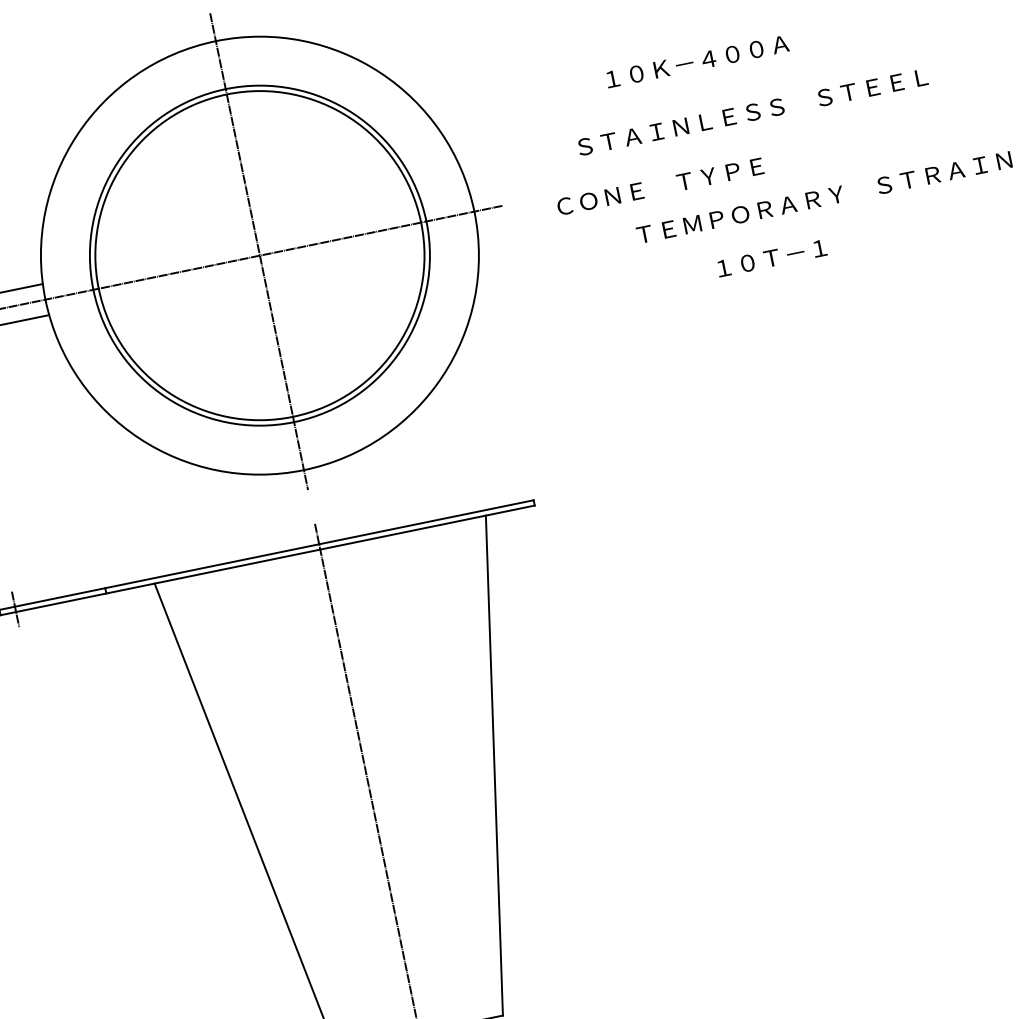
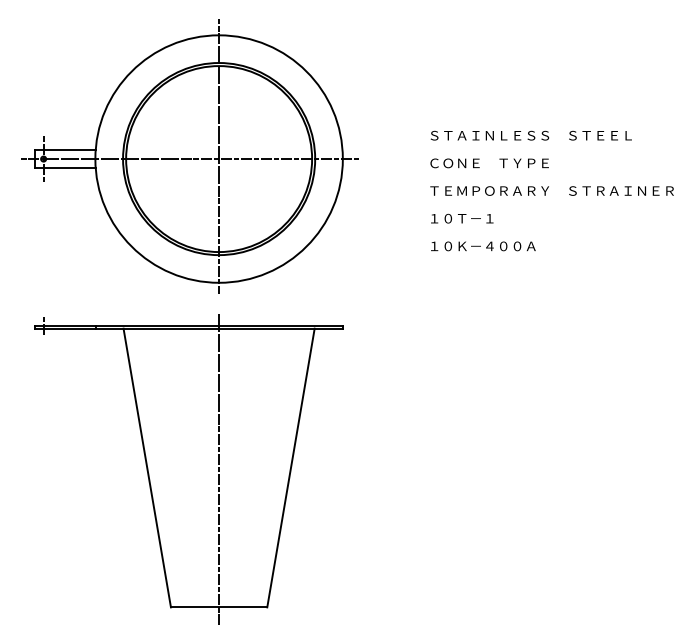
text: (697, 61) -> (483, 246), moved
text: (751, 112) -> (530, 135), moved
text: (660, 186) -> (489, 163), moved
text: (772, 257) -> (462, 218), moved

